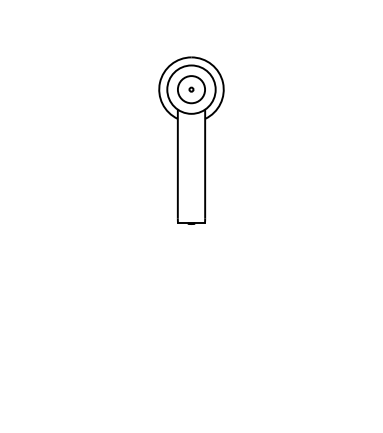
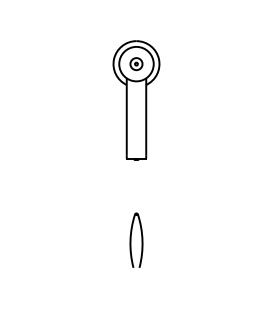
circle: (191, 89) -> (136, 64), size x0.62
part: (184, 336) -> (131, 240), added

